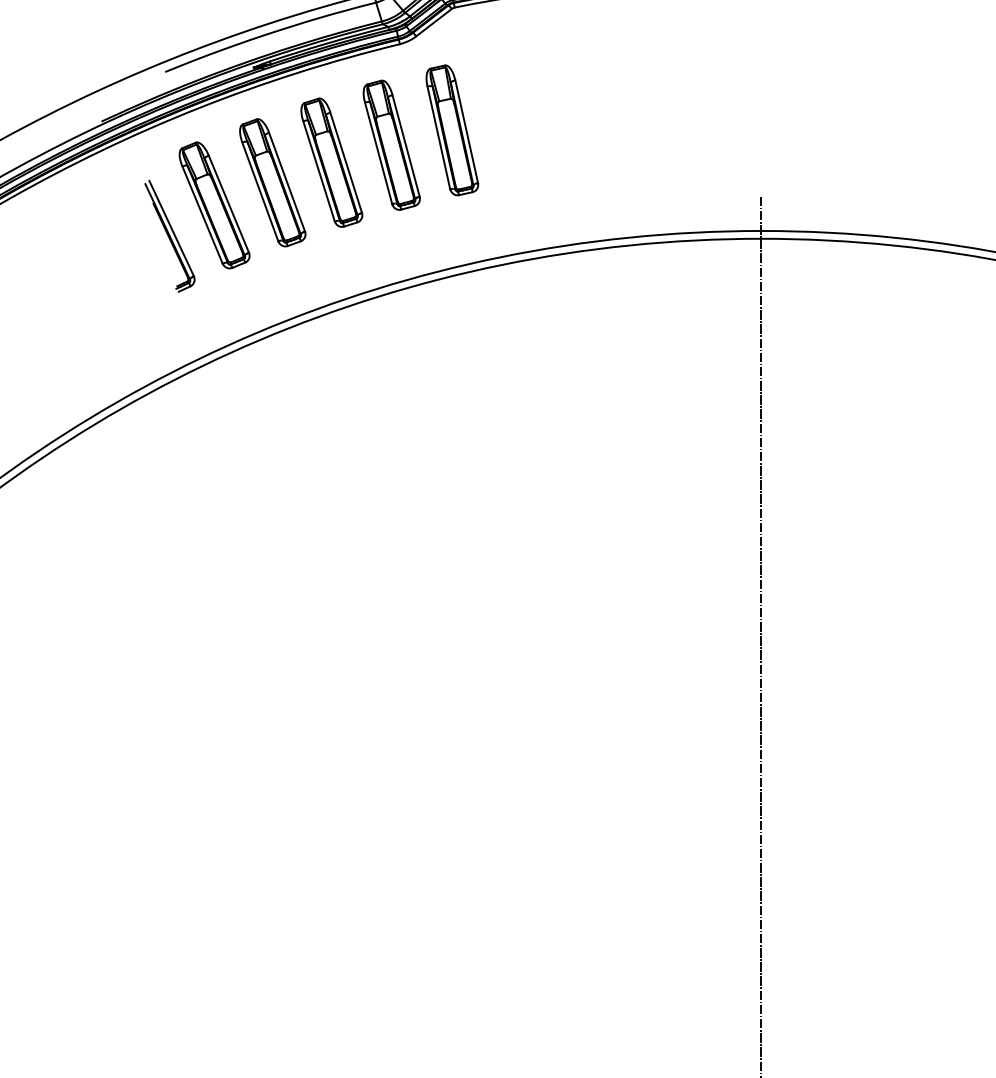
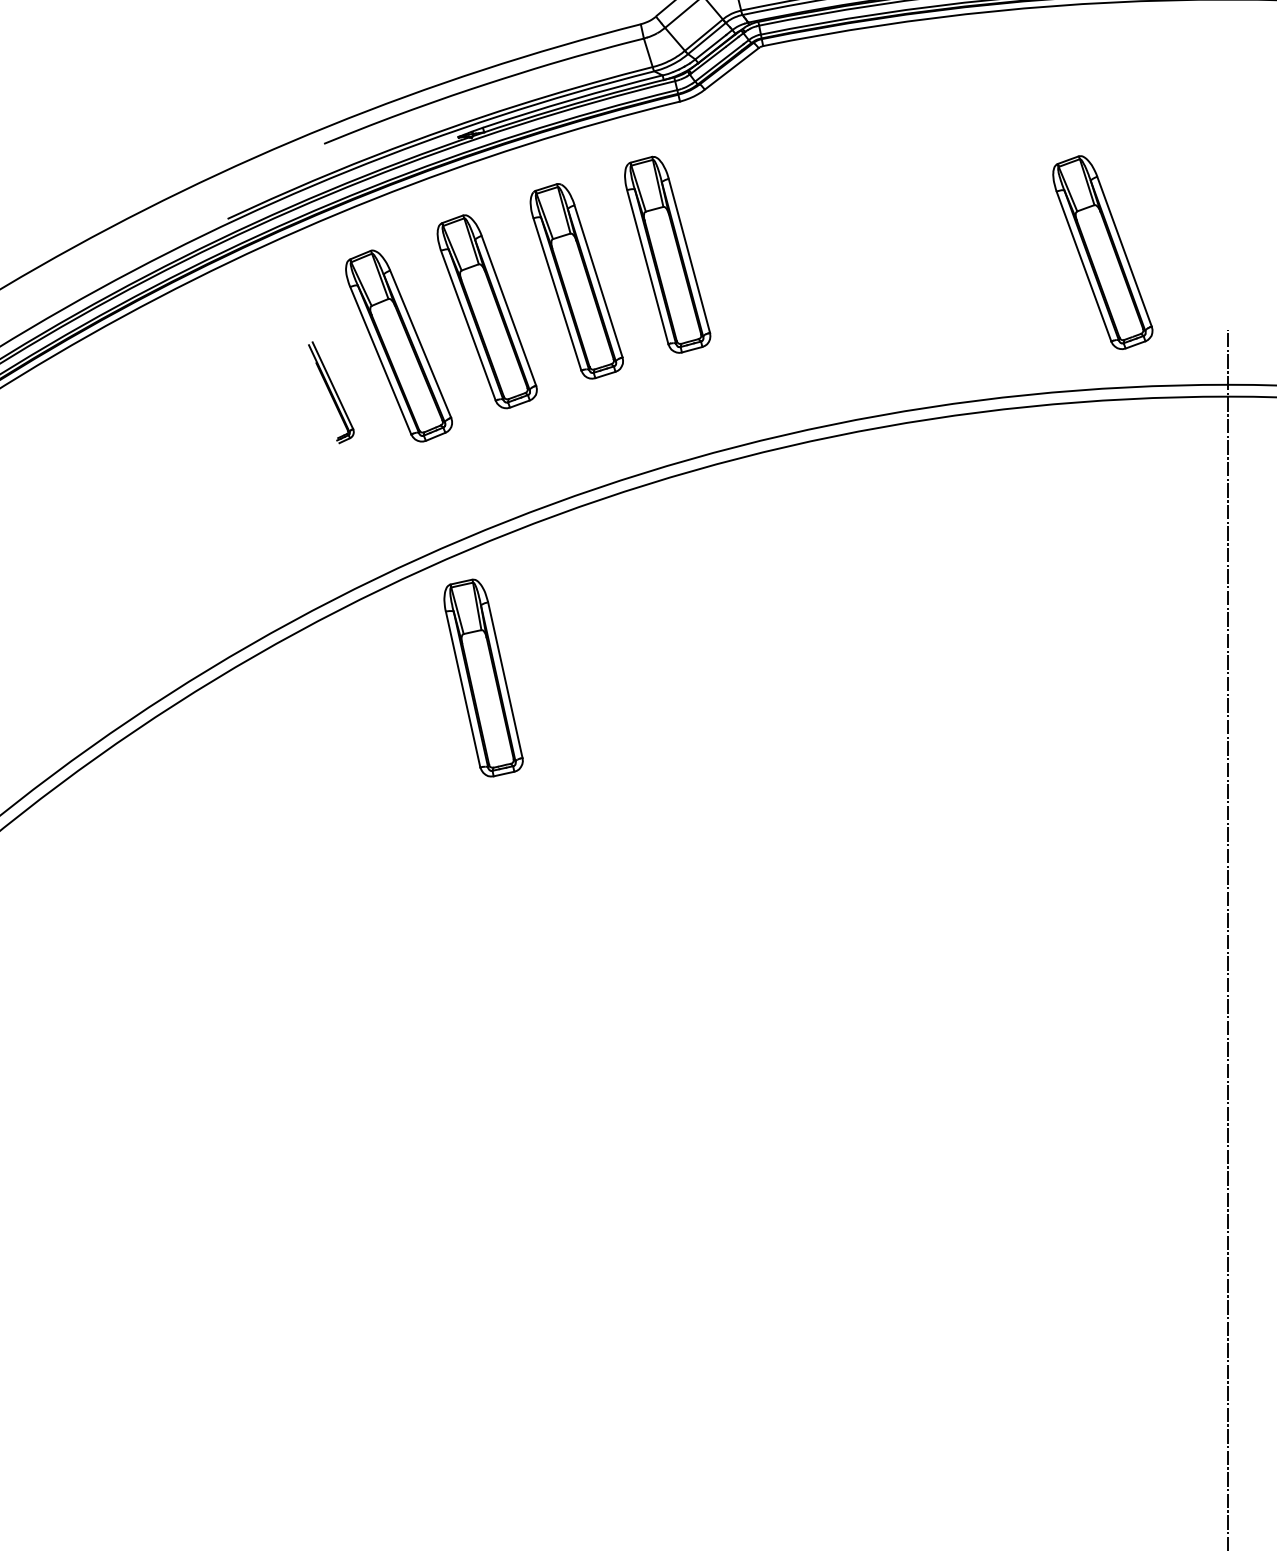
part: (452, 130) -> (483, 678), moved
part: (678, 143) -> (1102, 252), added
part: (169, 235) -> (330, 391), size x0.6

